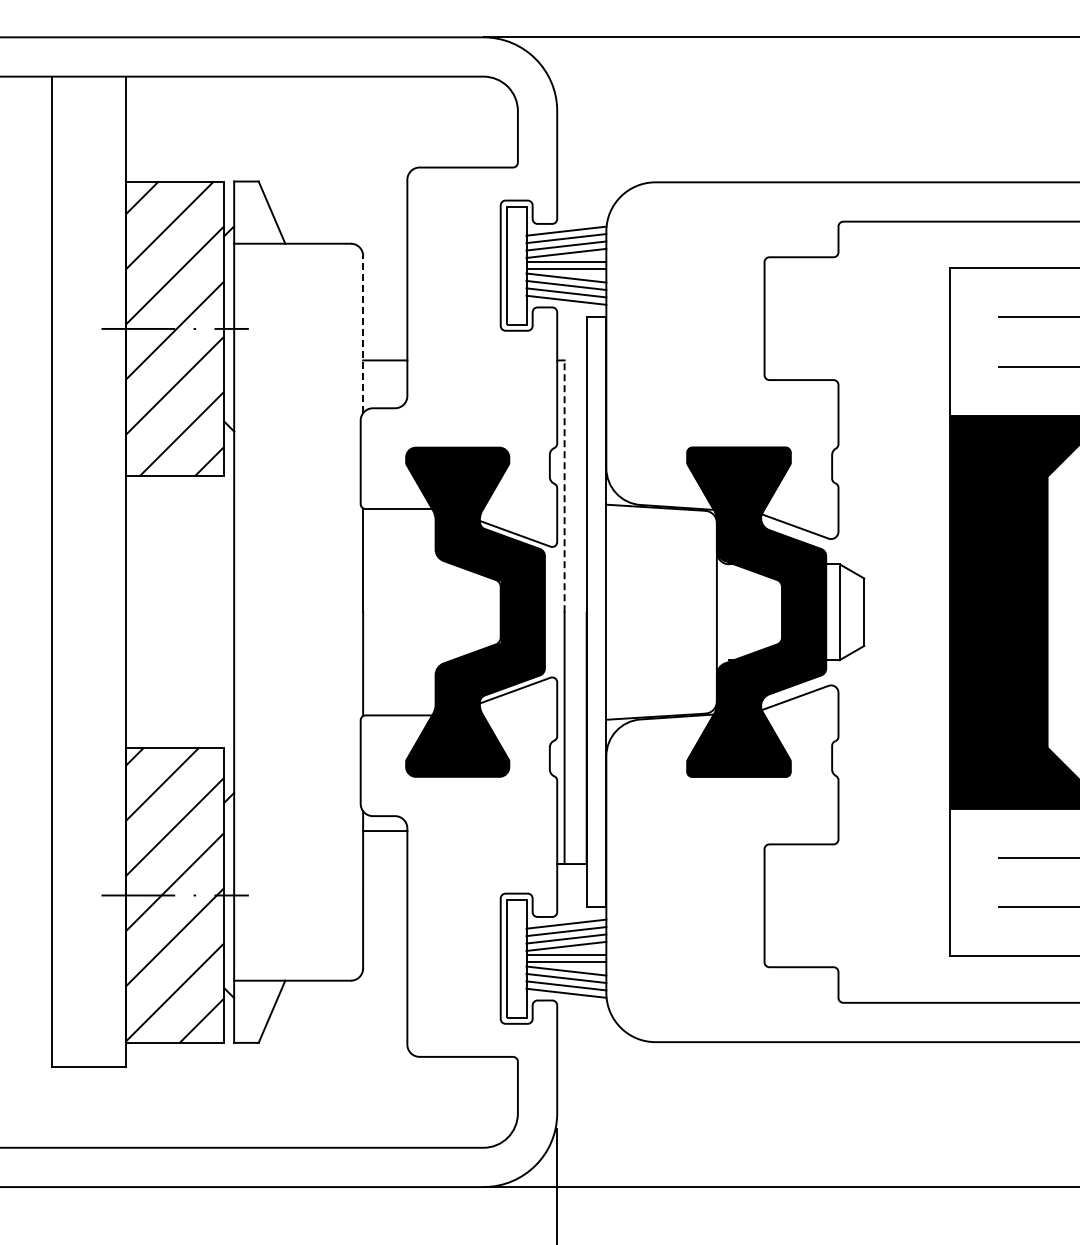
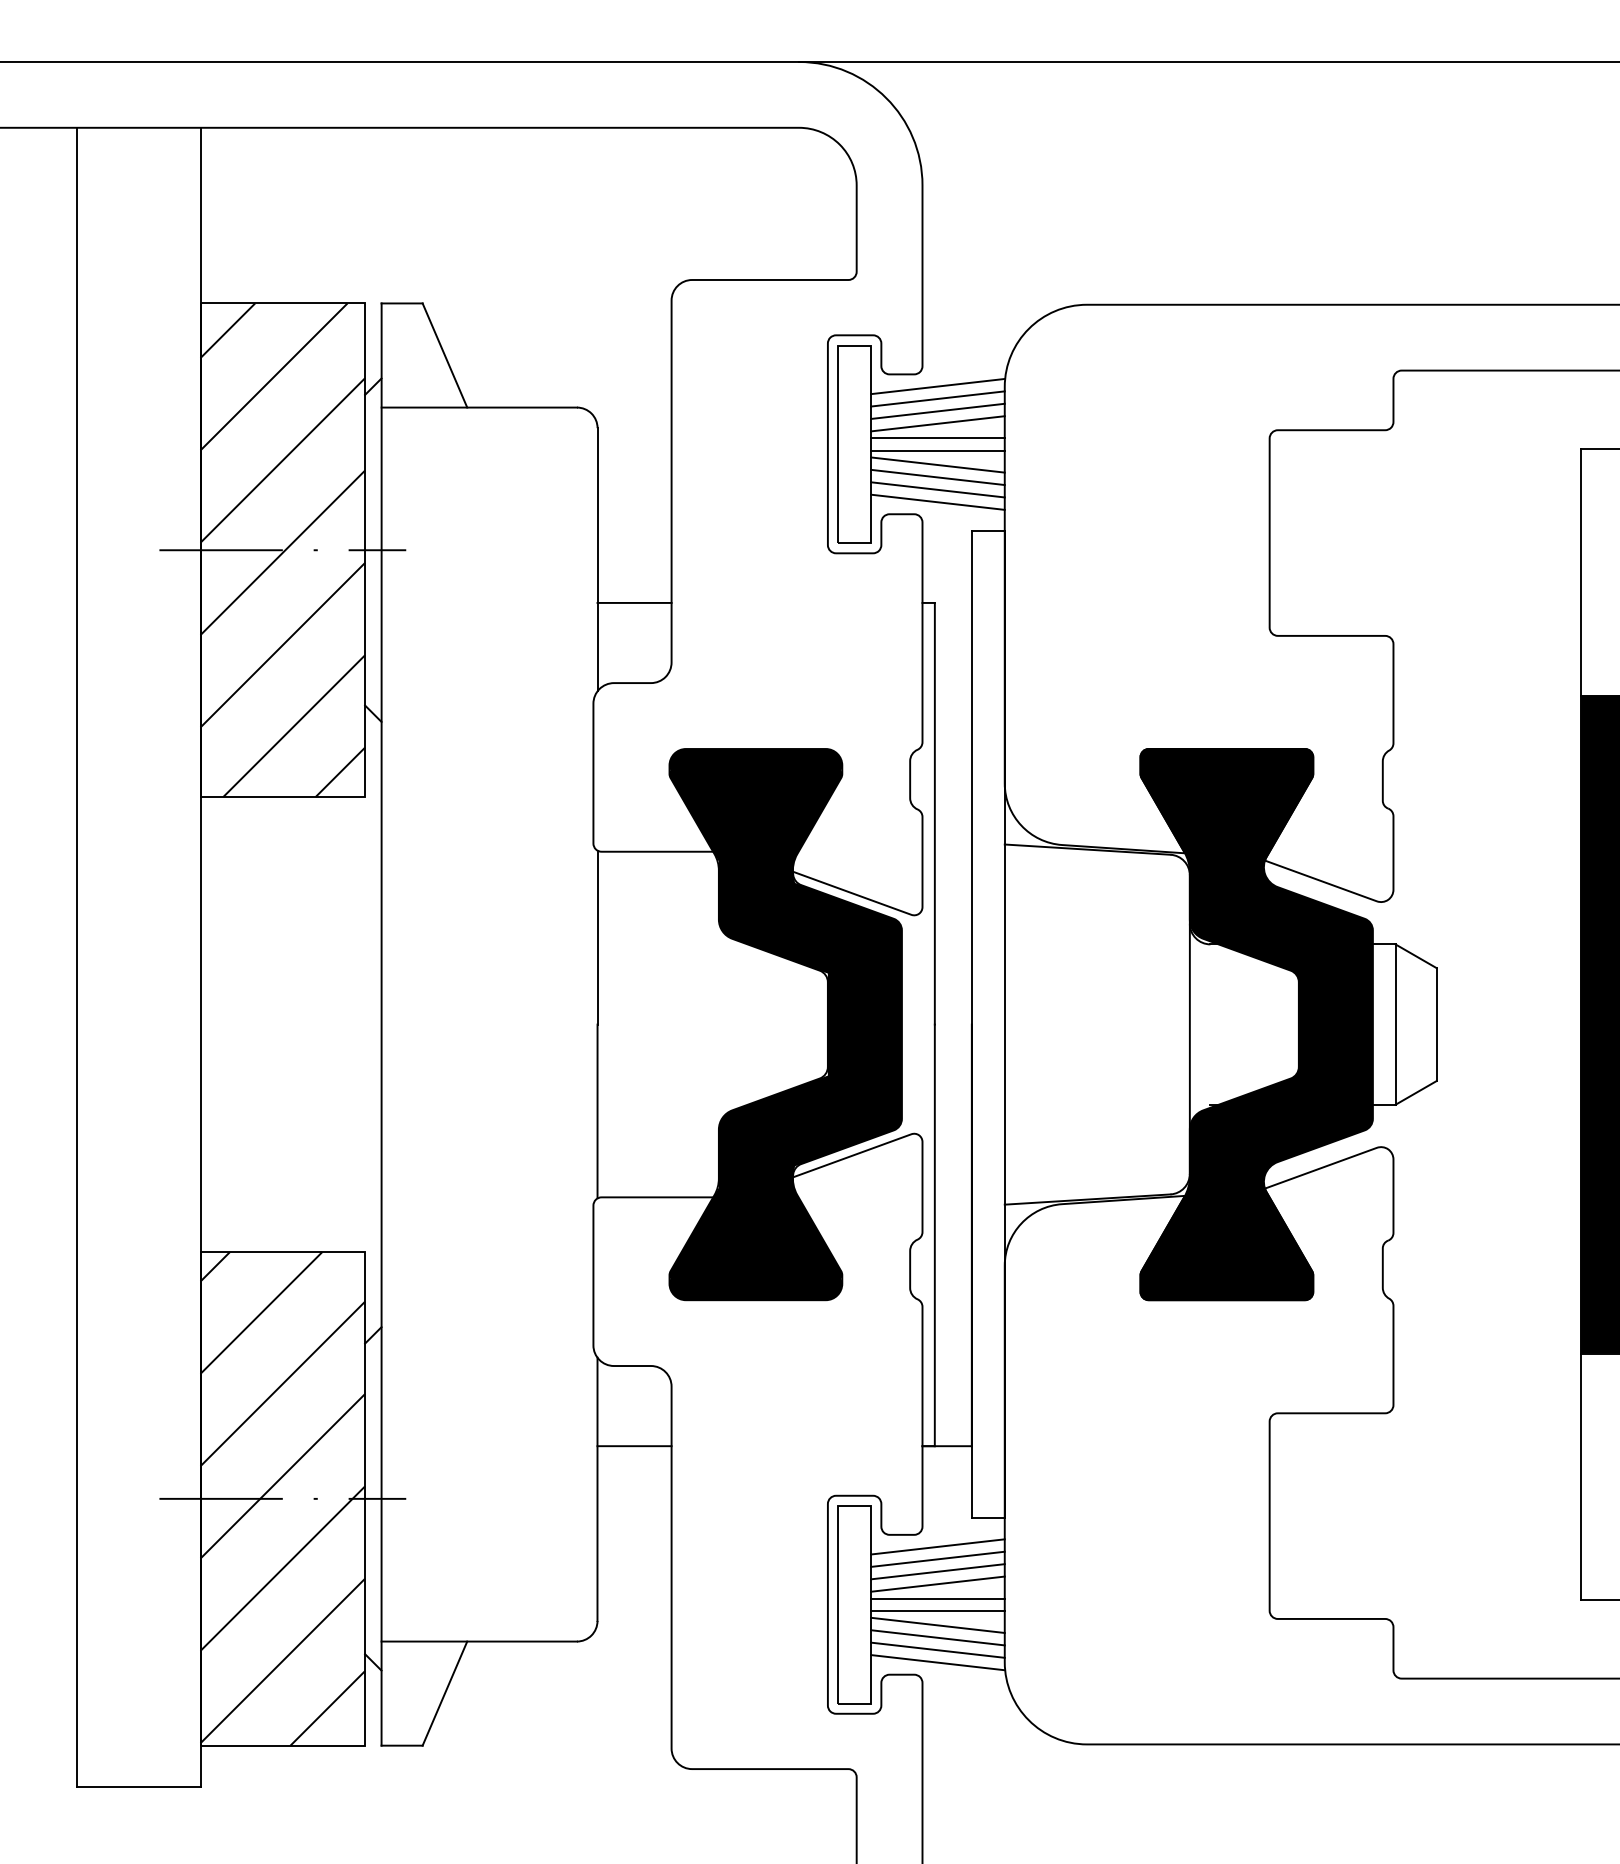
line: (363, 334) -> (598, 559), dashed -> solid
line: (564, 486) -> (934, 814), dashed -> solid
line: (385, 831) -> (634, 1446), moved

